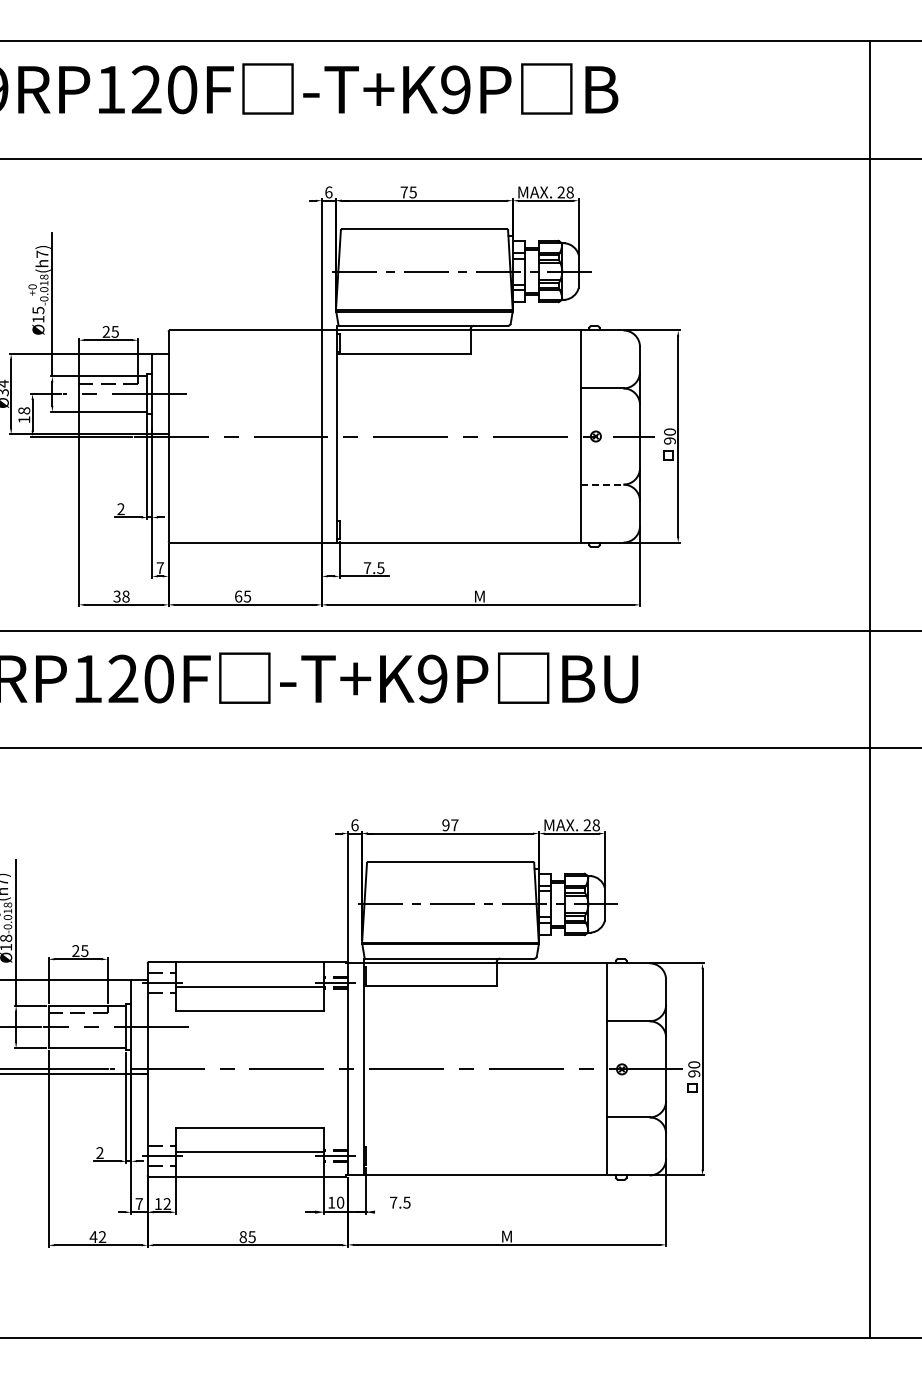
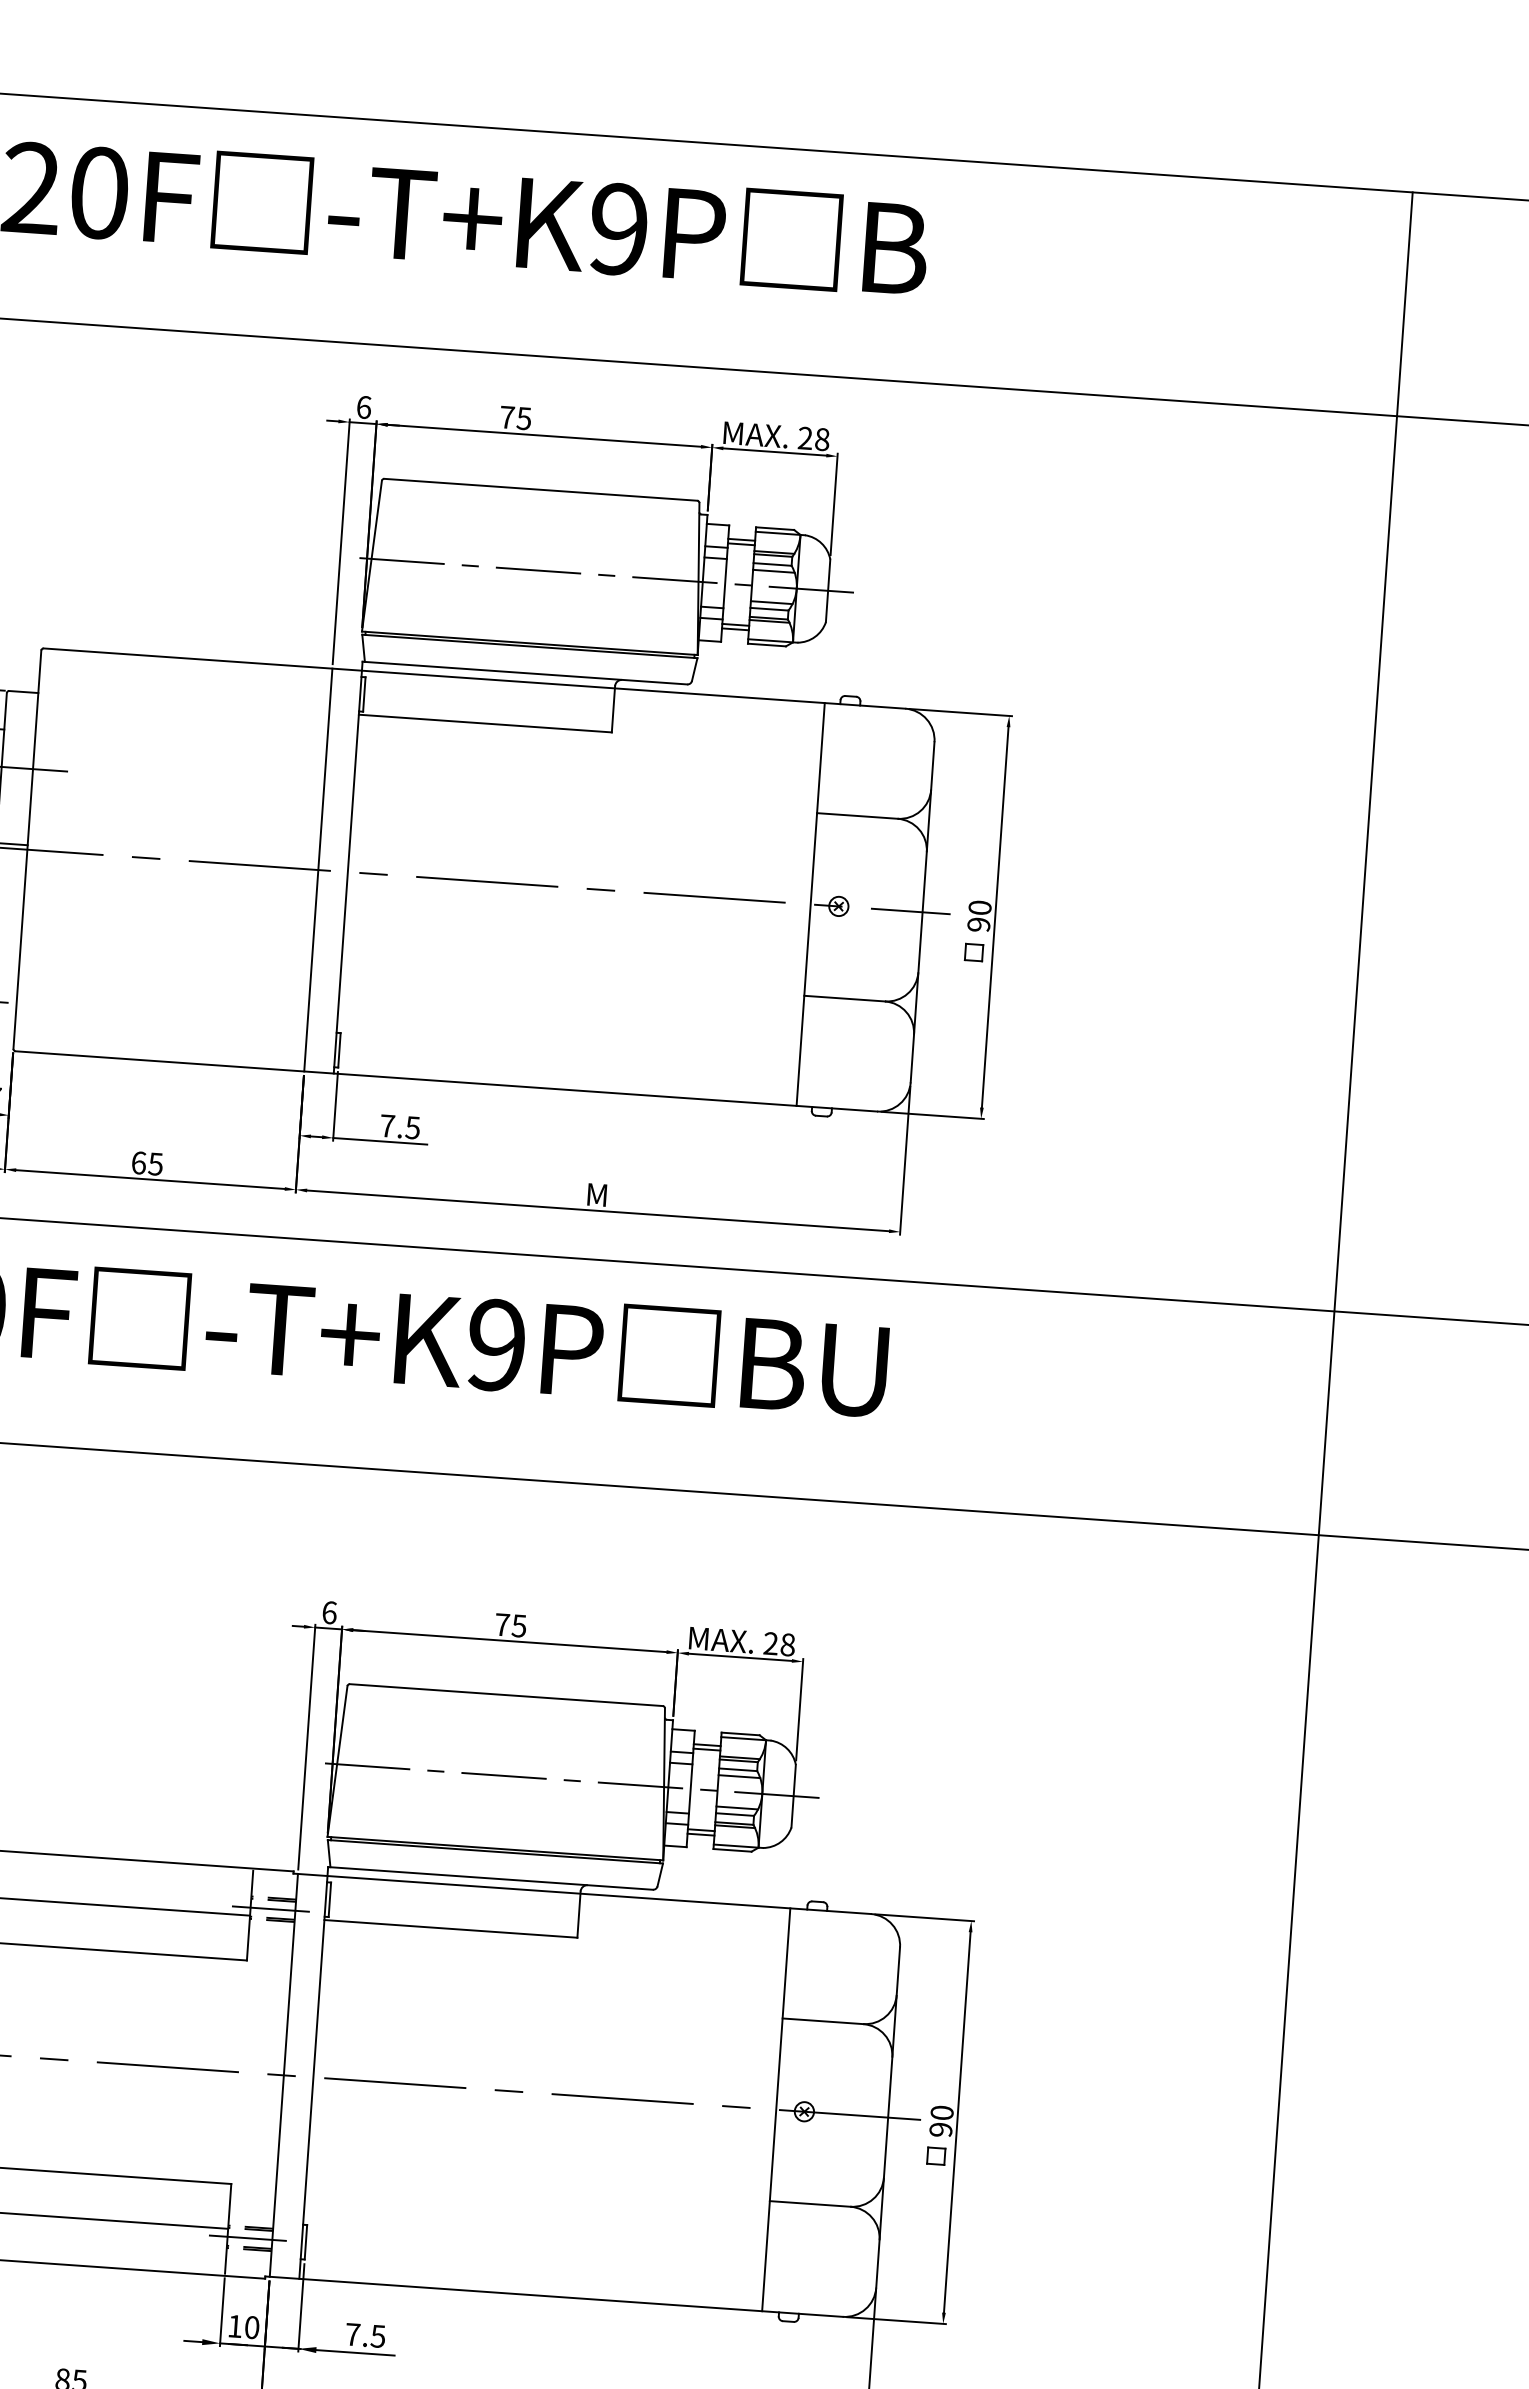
line: (602, 484) -> (844, 998), dashed -> solid
text: (450, 825) -> (511, 1625), 97 -> 75
line: (395, 1212) -> (355, 2353), added

